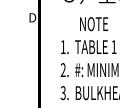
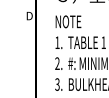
text: (94, 23) -> (68, 21), moved

